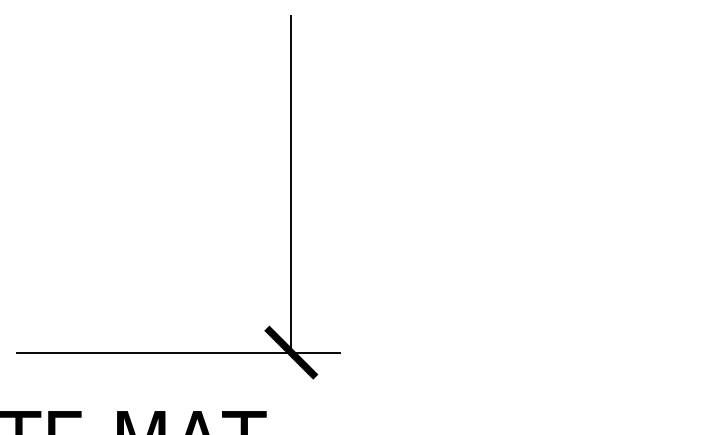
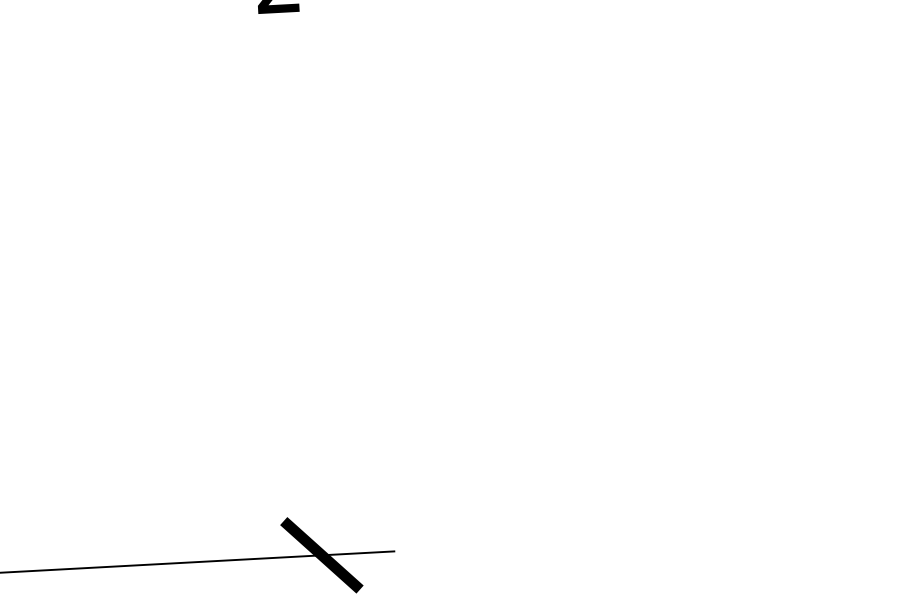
line: (291, 184) -> (308, 306), removed

